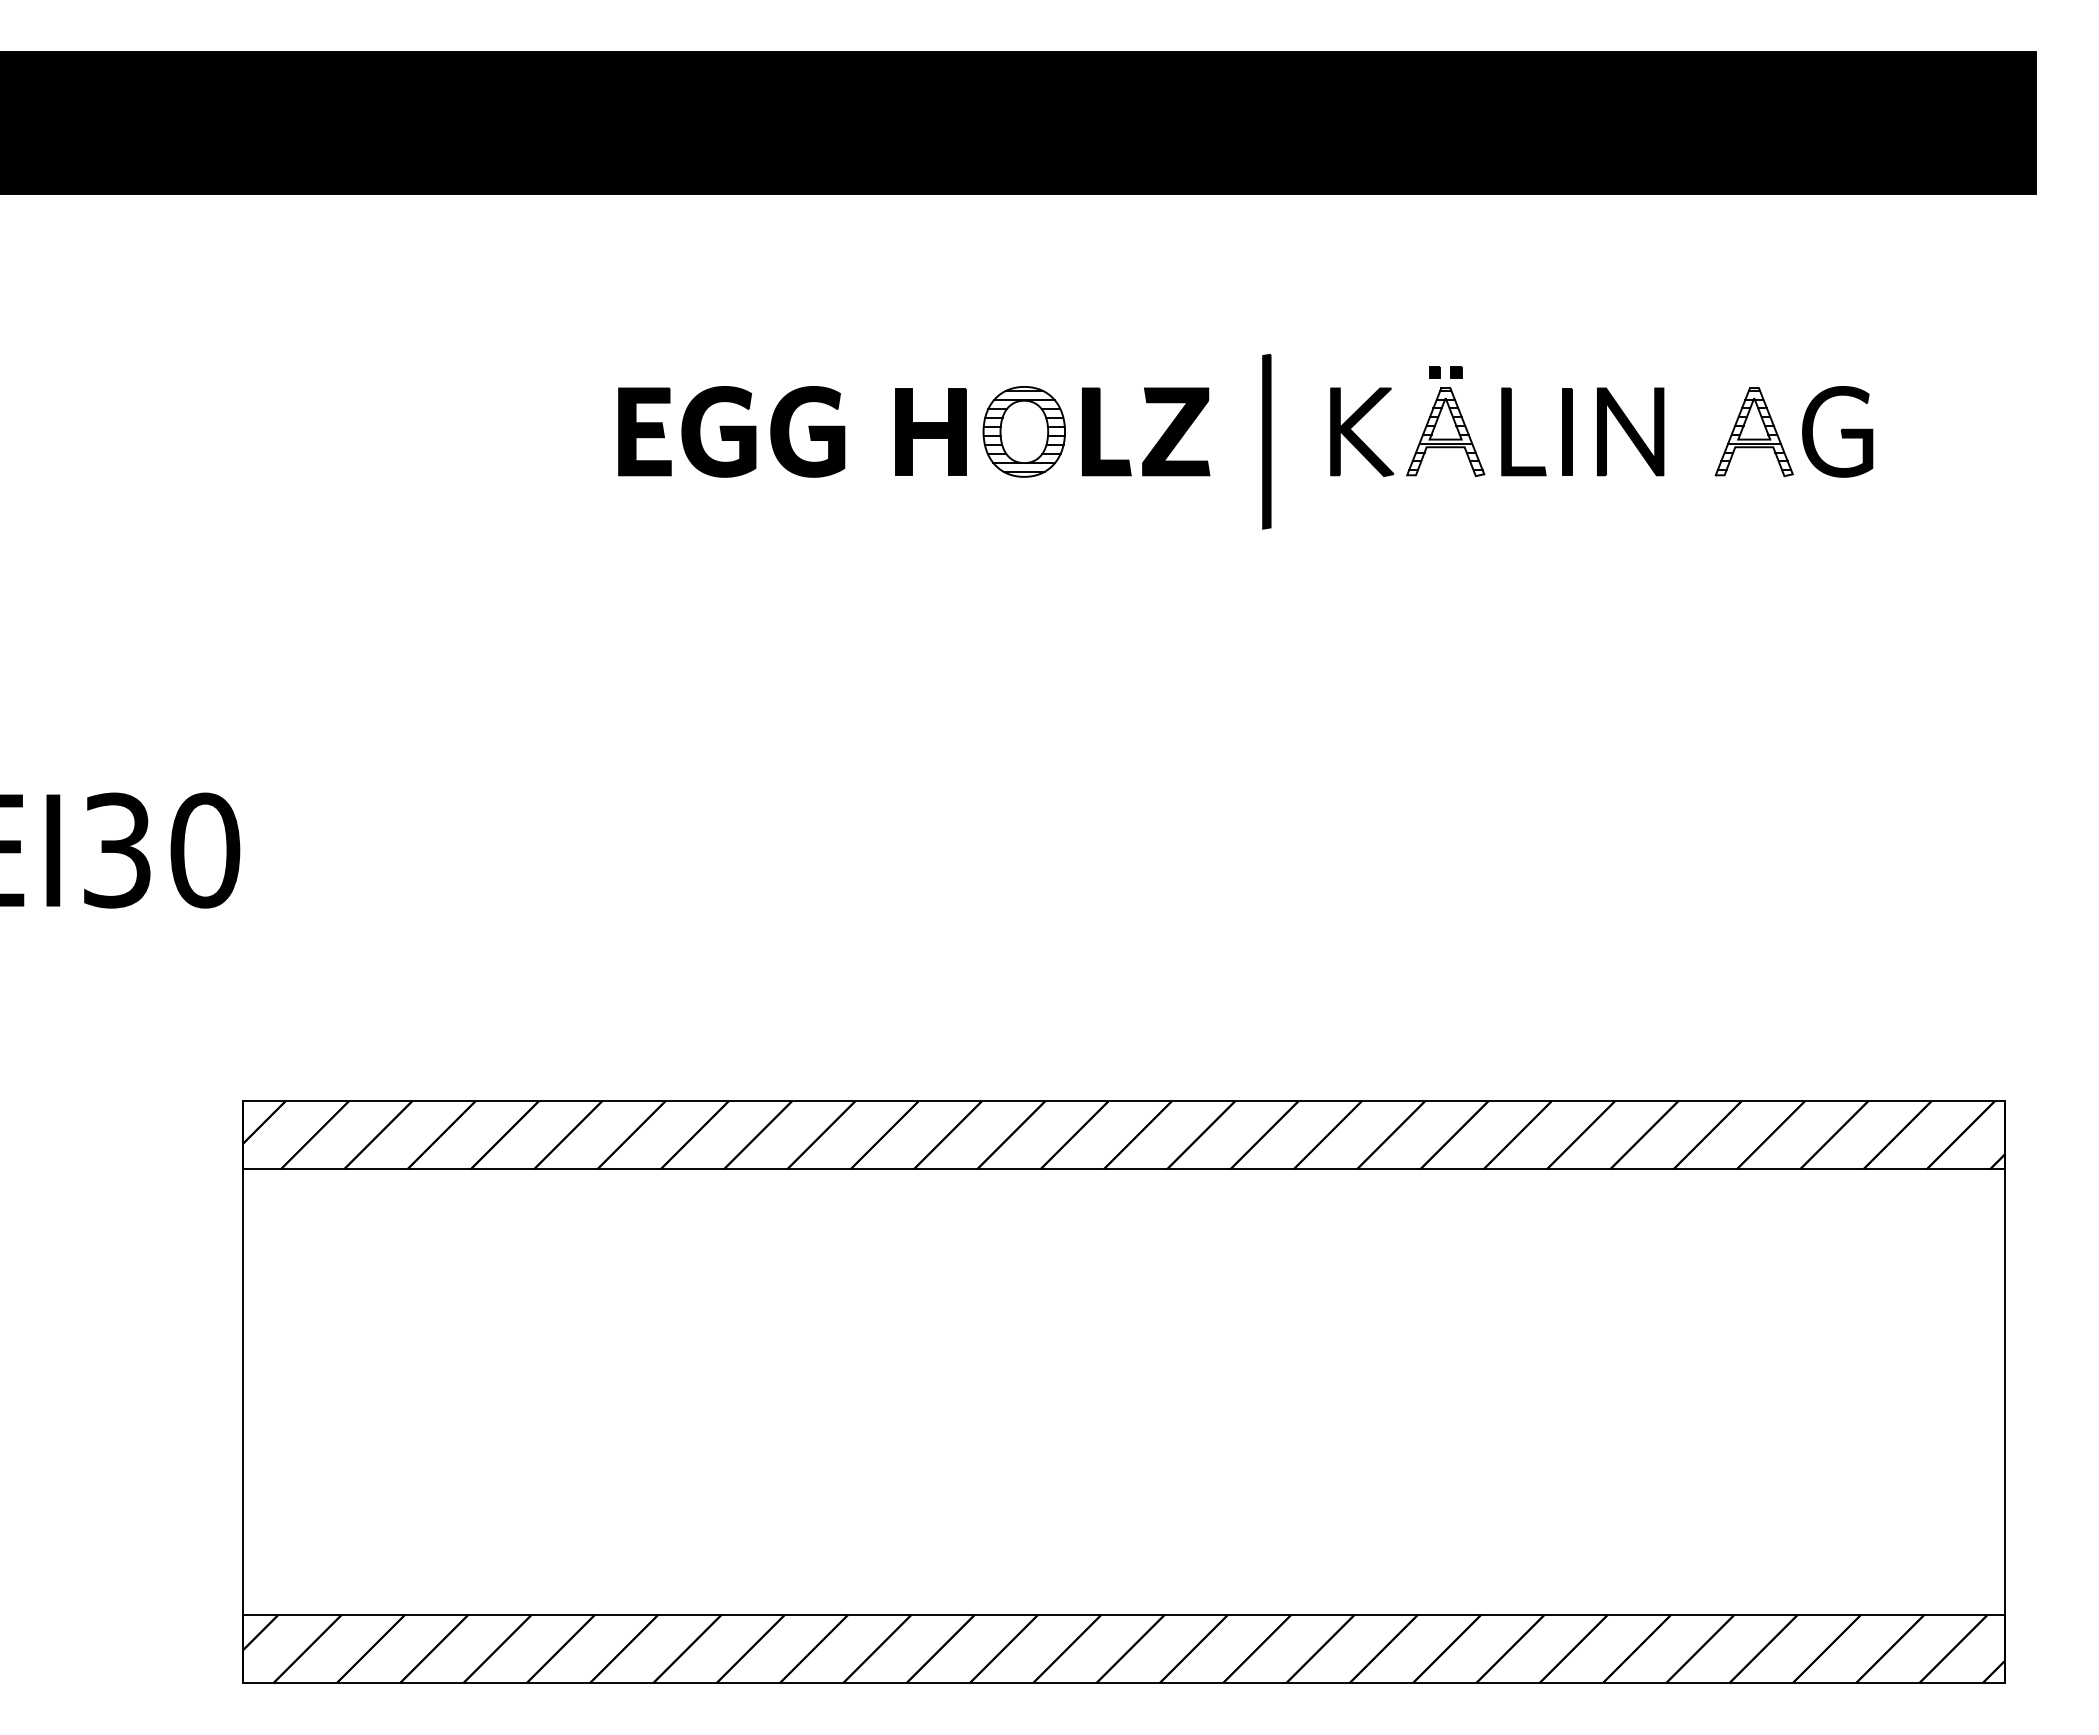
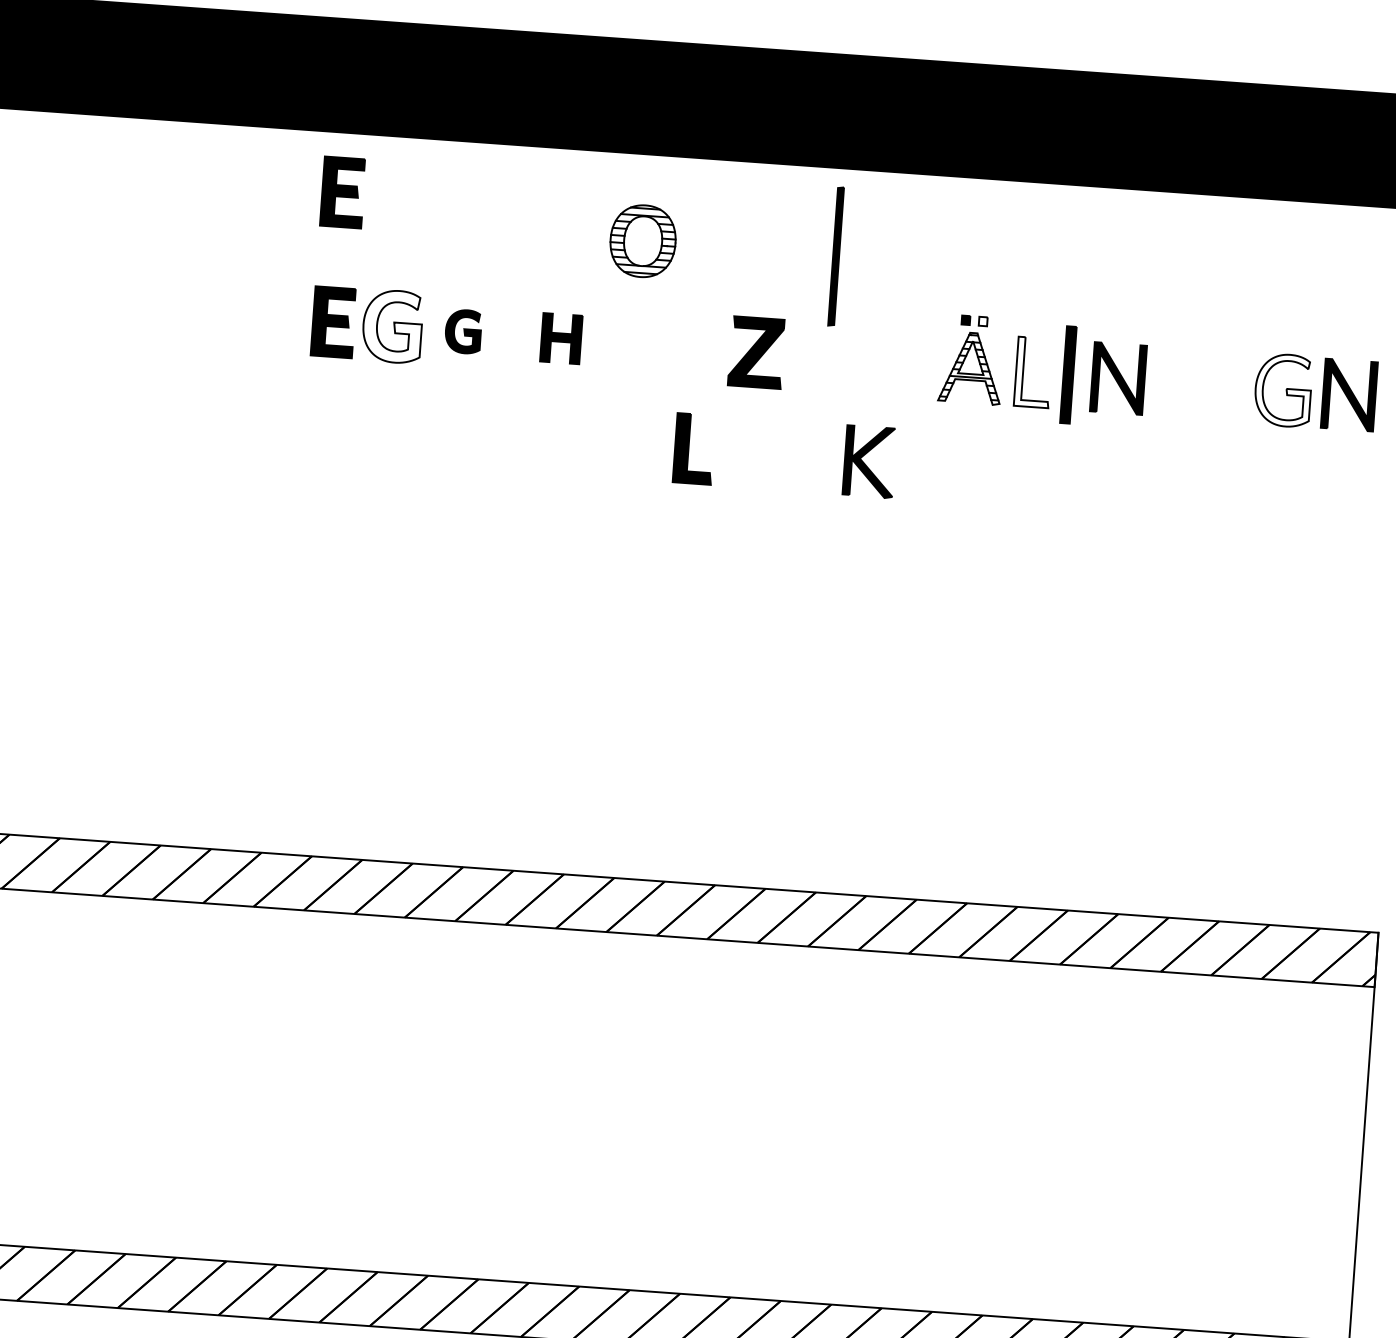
part: (644, 268) -> (342, 192), added
fill: (1456, 372) -> (983, 321), removed
fill: (718, 431) -> (392, 326), removed
part: (807, 431) -> (463, 331), size x0.6
part: (930, 431) -> (561, 338), size x0.7
part: (1023, 431) -> (642, 240), moved
part: (1106, 431) -> (694, 448), moved
fill: (1523, 431) -> (1033, 372), removed
part: (1567, 431) -> (1068, 374), size x1.4
fill: (1837, 431) -> (1283, 390), removed
part: (1920, 431) -> (1349, 394), added
part: (1753, 432) -> (1216, 386), removed
part: (1357, 435) -> (865, 464), moved
part: (1266, 441) -> (835, 256), moved

